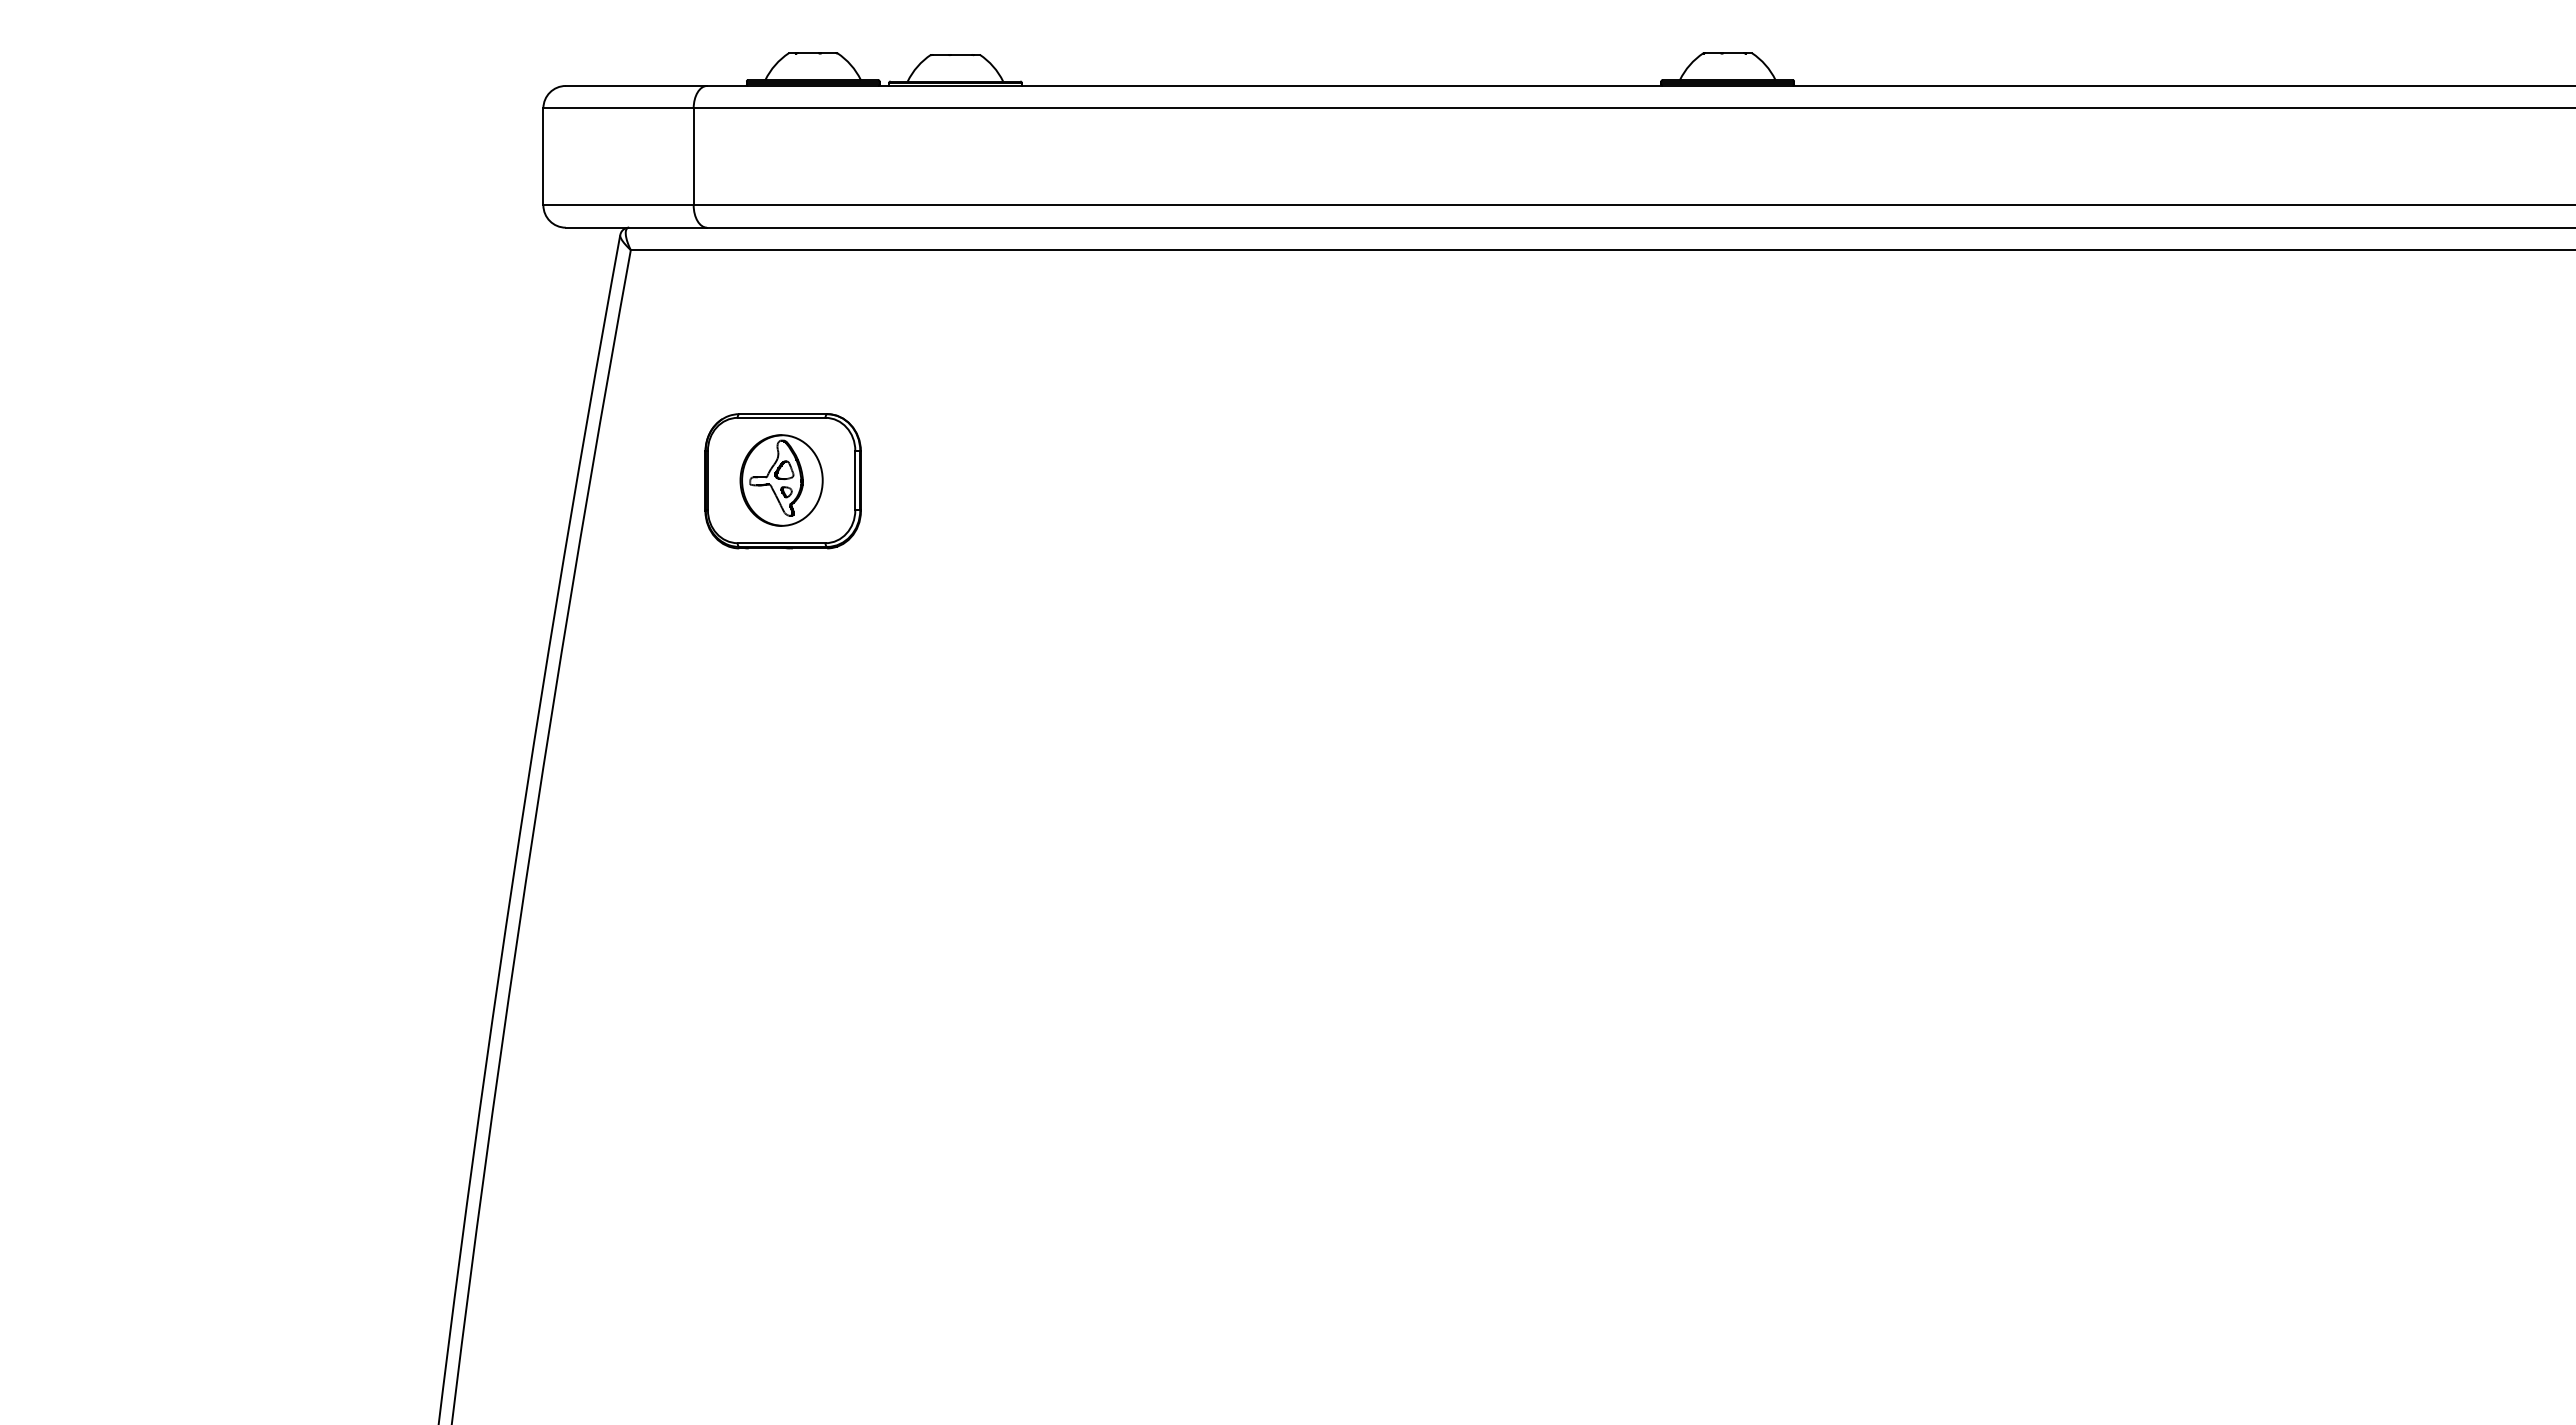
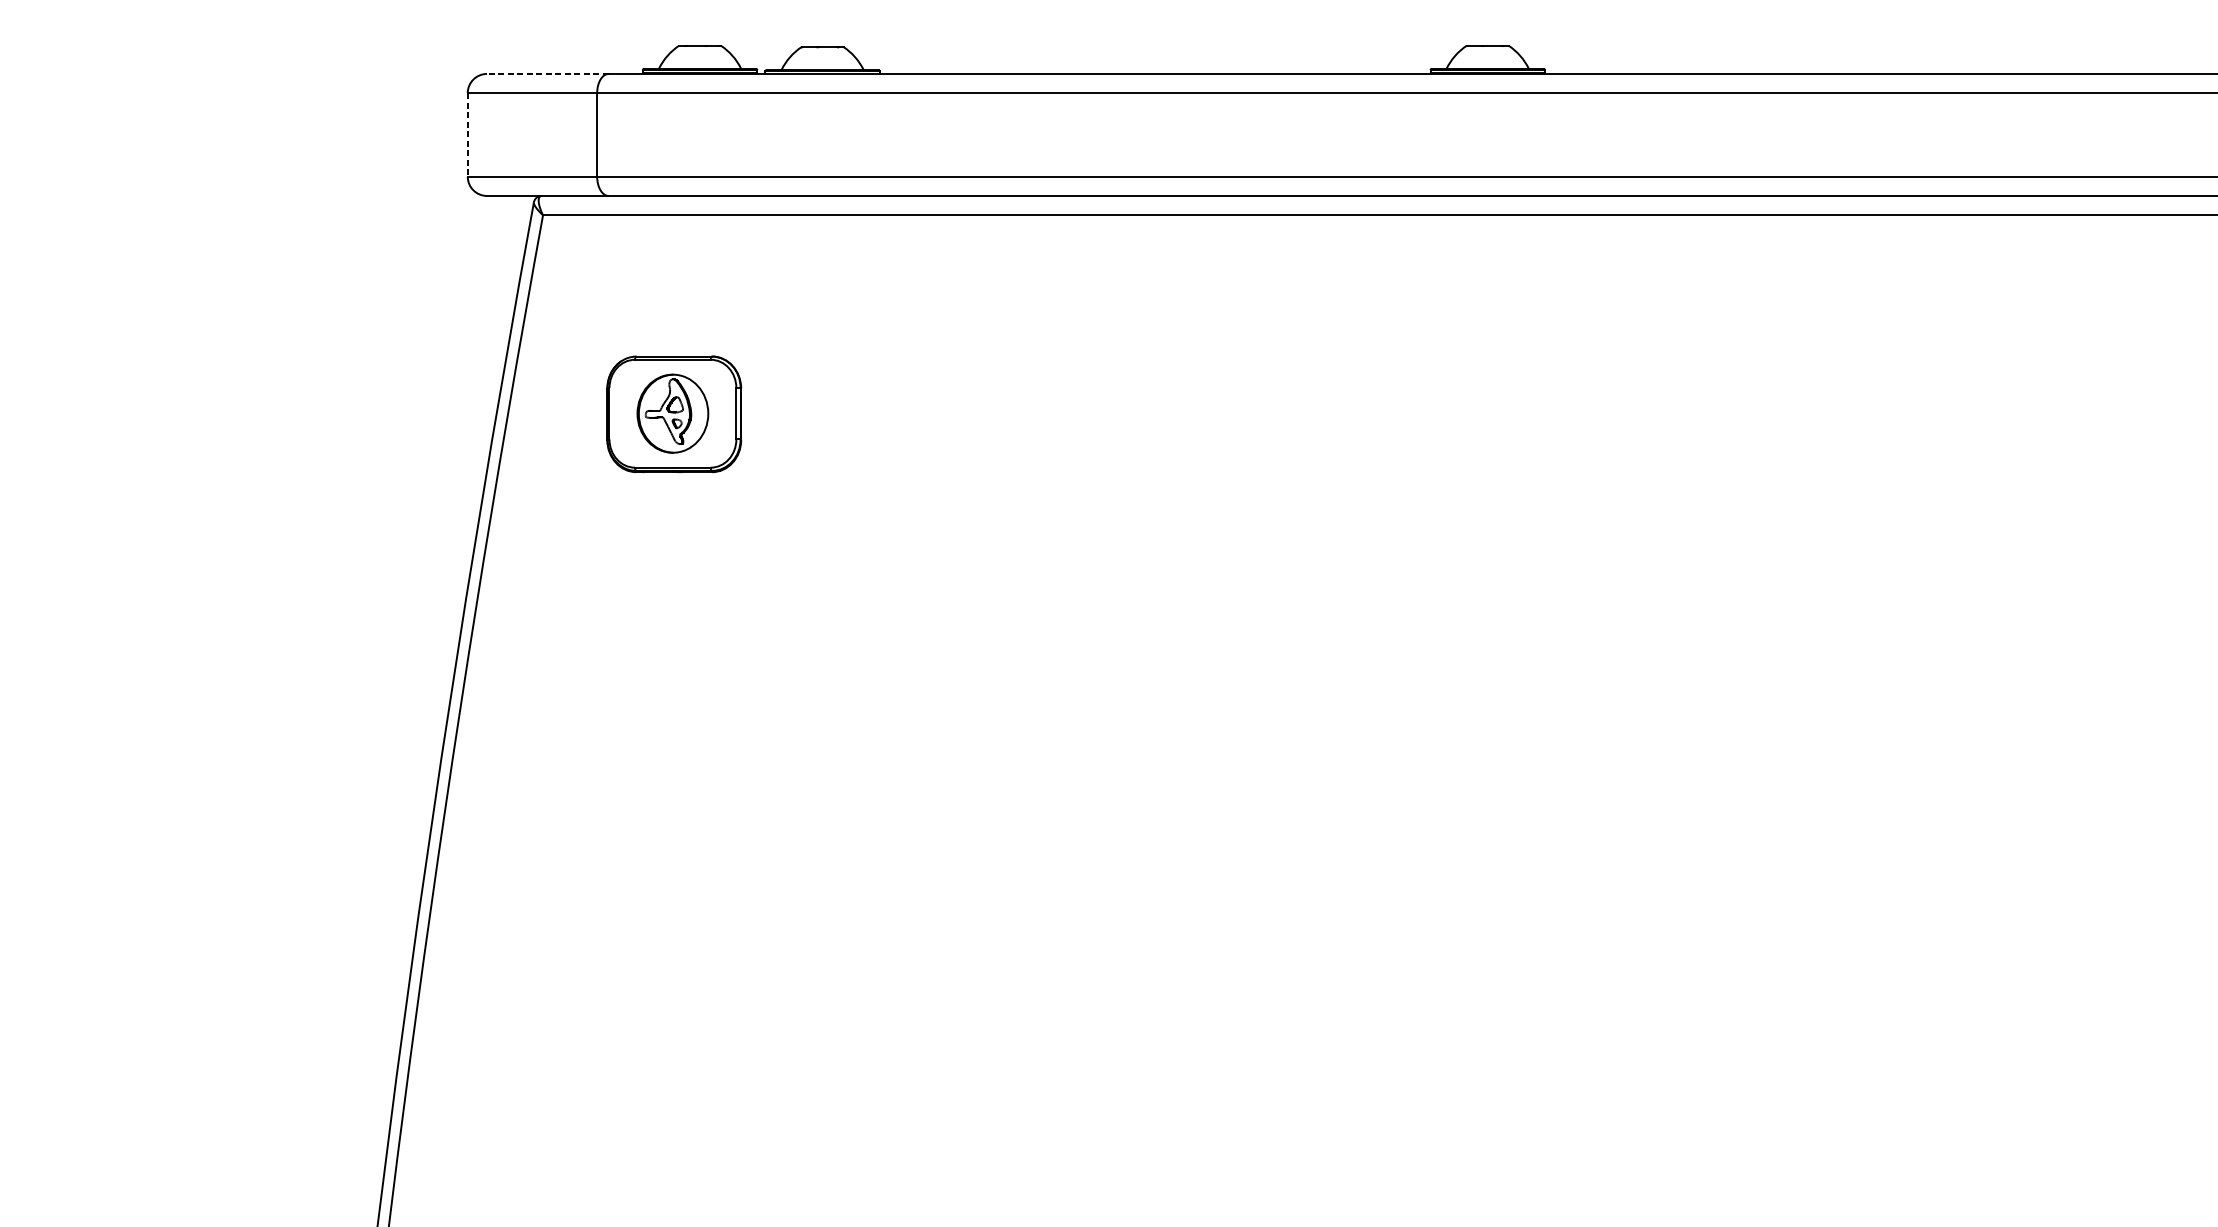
line: (636, 85) -> (547, 73), solid -> dashed
line: (543, 157) -> (467, 135), solid -> dashed

